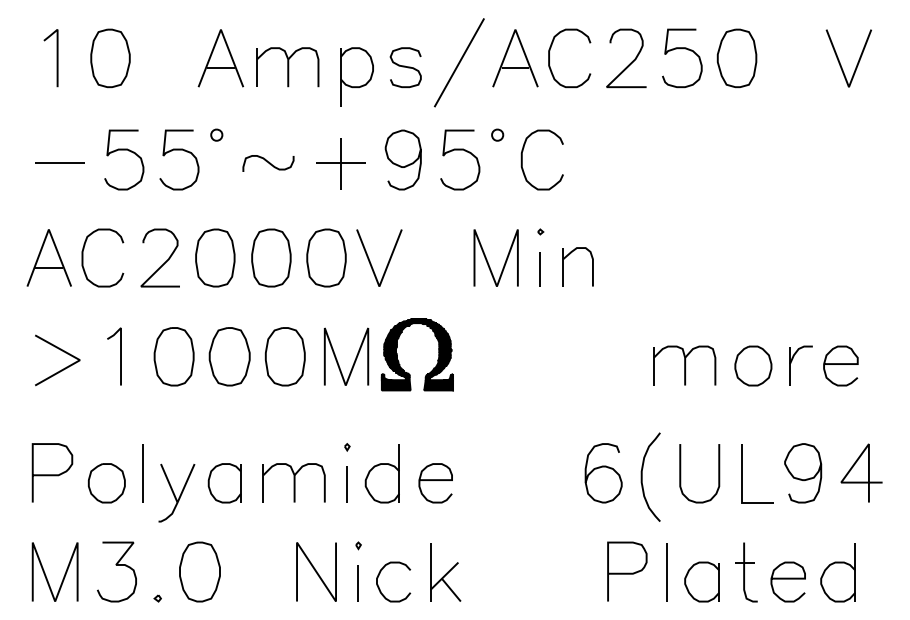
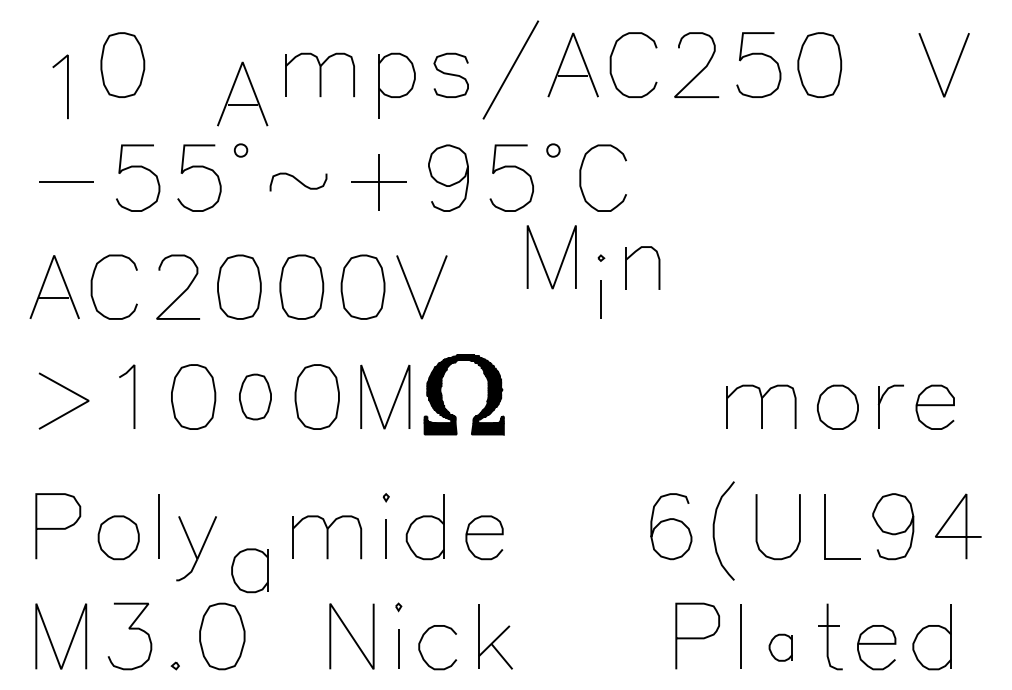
line: (57, 57) -> (67, 86), moved
part: (220, 57) -> (242, 93), moved
part: (567, 256) -> (631, 256), moved
line: (487, 260) -> (542, 259), moved
part: (229, 356) -> (255, 396), size x0.7
part: (224, 483) -> (249, 570), moved
part: (701, 581) -> (780, 647), size x0.6

